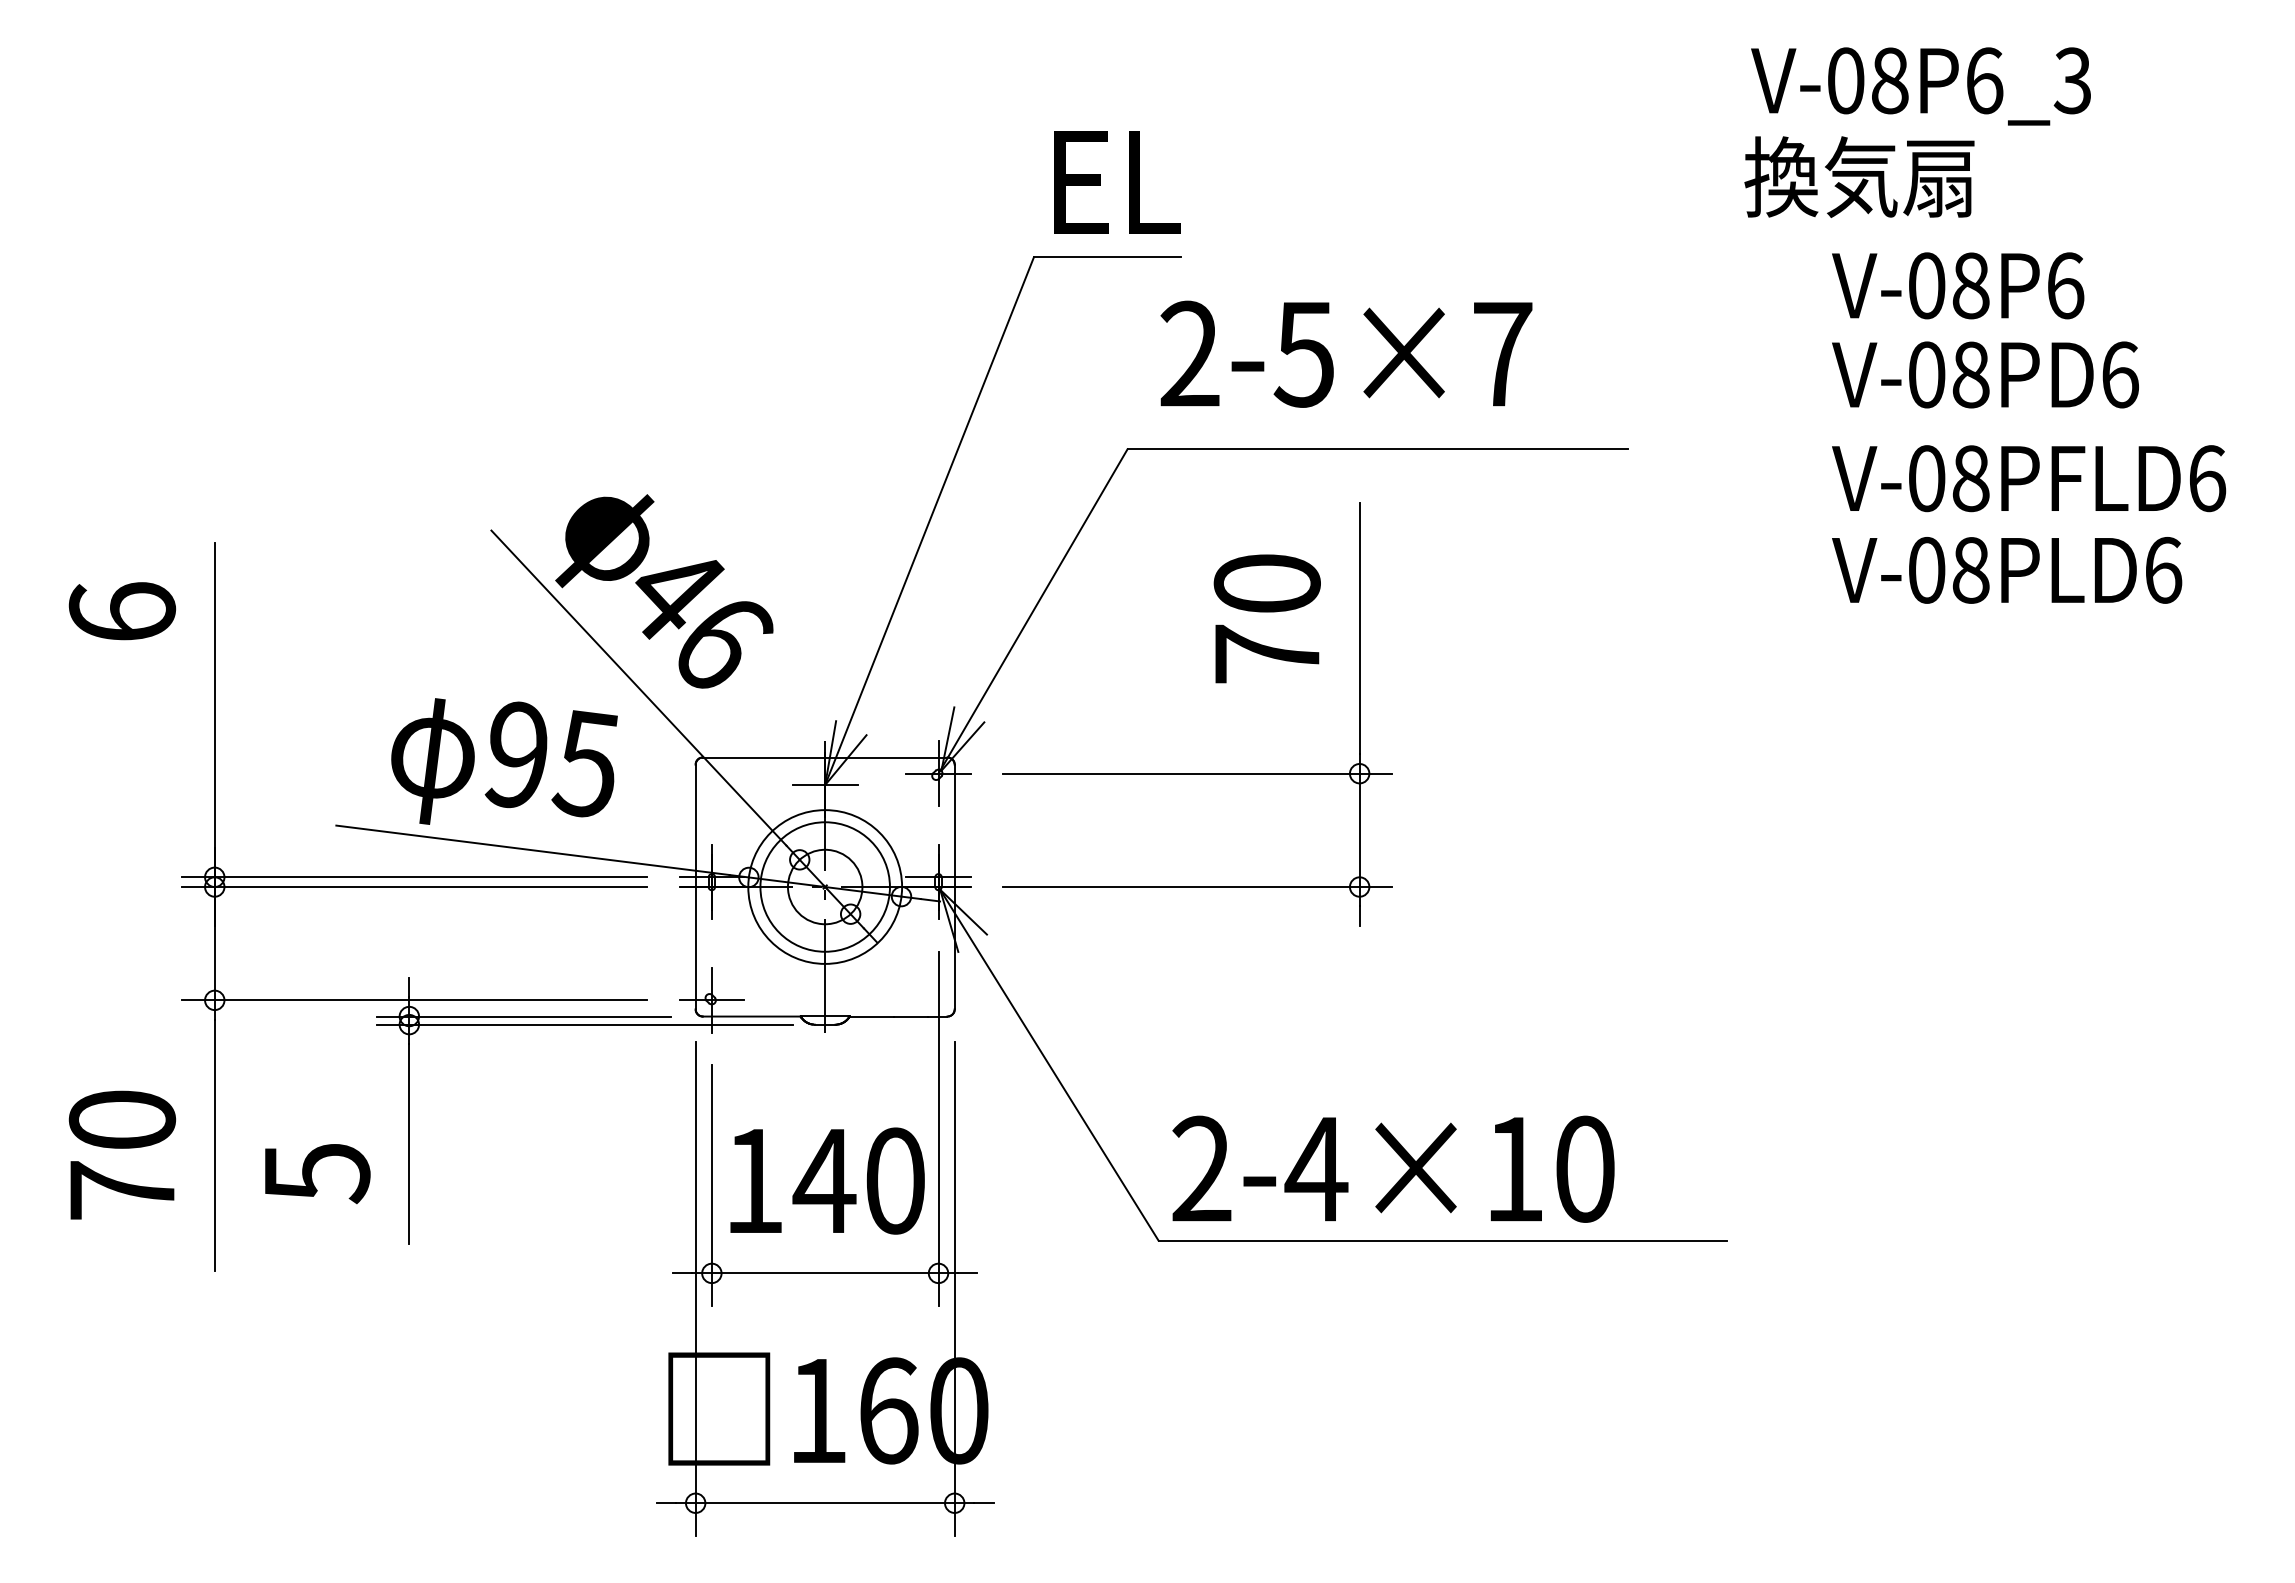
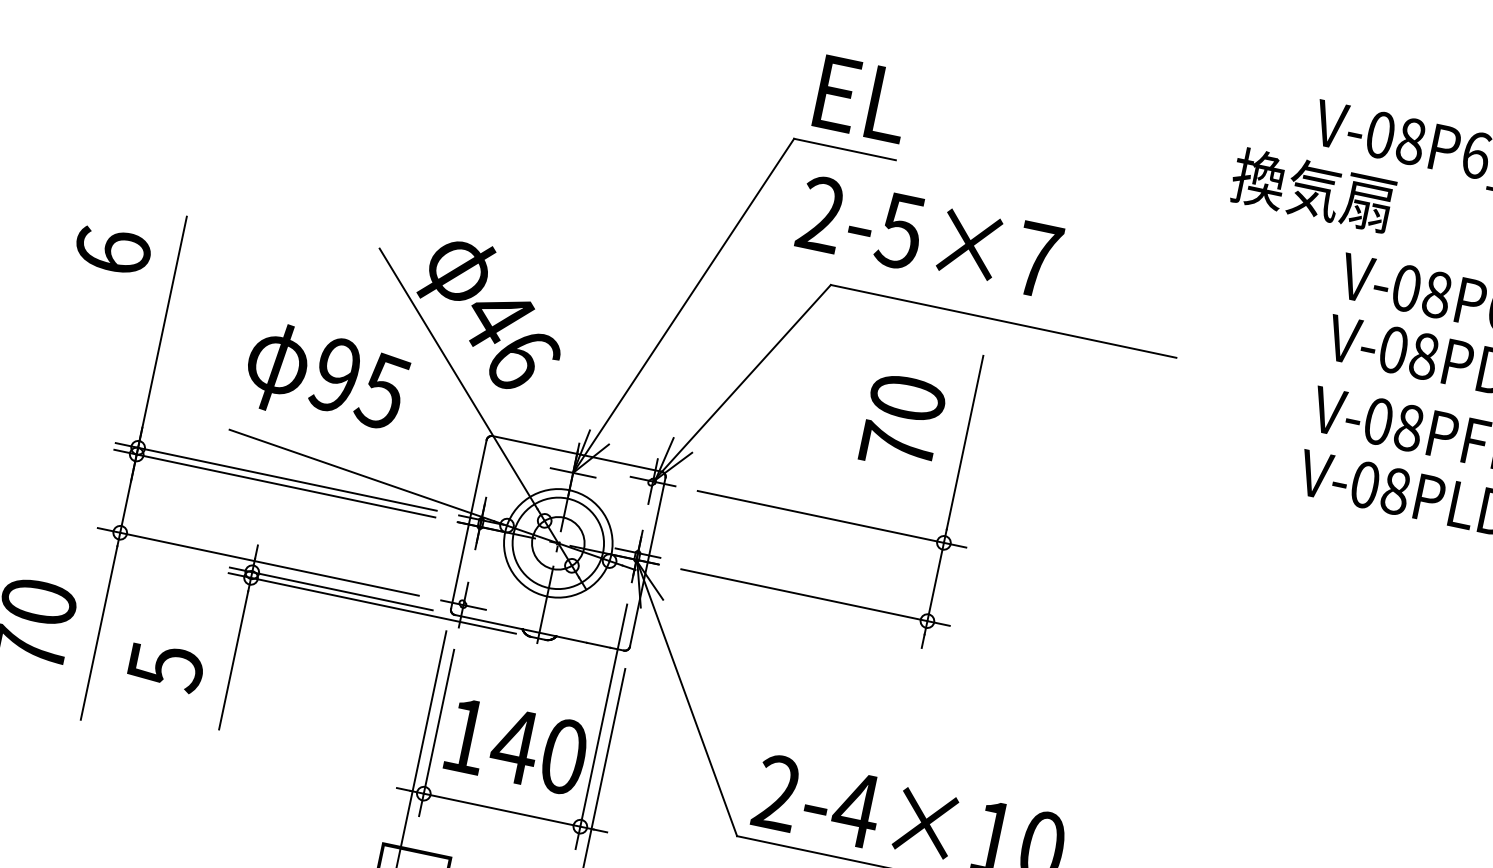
text: (1859, 176) -> (1313, 189), moved
text: (1346, 353) -> (929, 236), moved
text: (504, 761) -> (326, 377), moved

